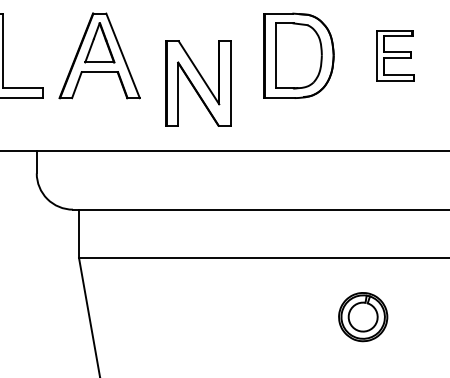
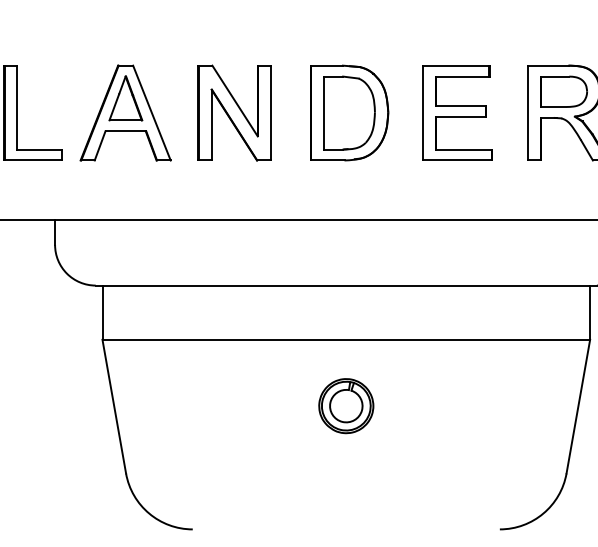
part: (395, 55) -> (457, 112), size x1.67
part: (198, 83) -> (234, 112), moved
part: (363, 317) -> (346, 406), moved

